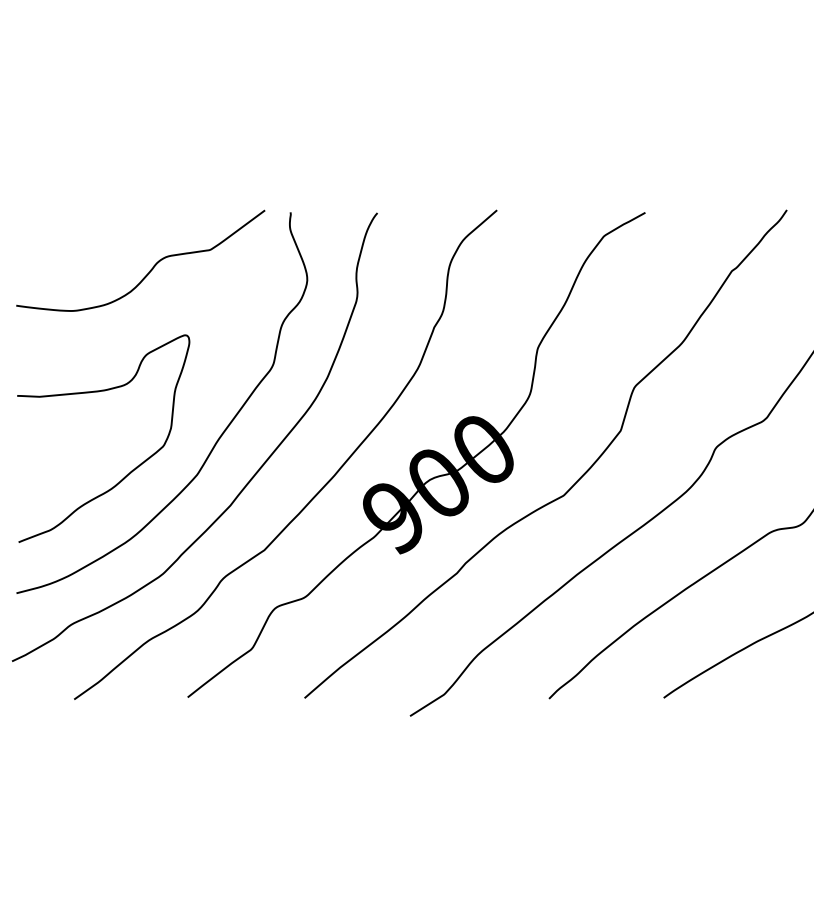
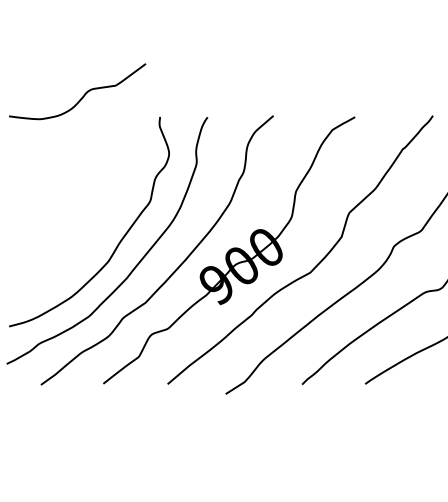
curve: (151, 266) -> (83, 94), moved
curve: (133, 467) -> (73, 257), removed

